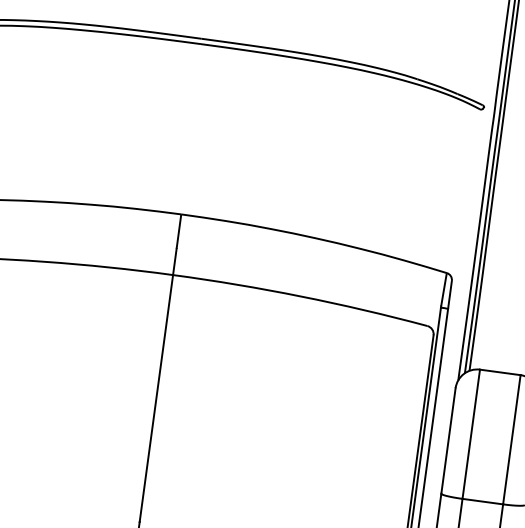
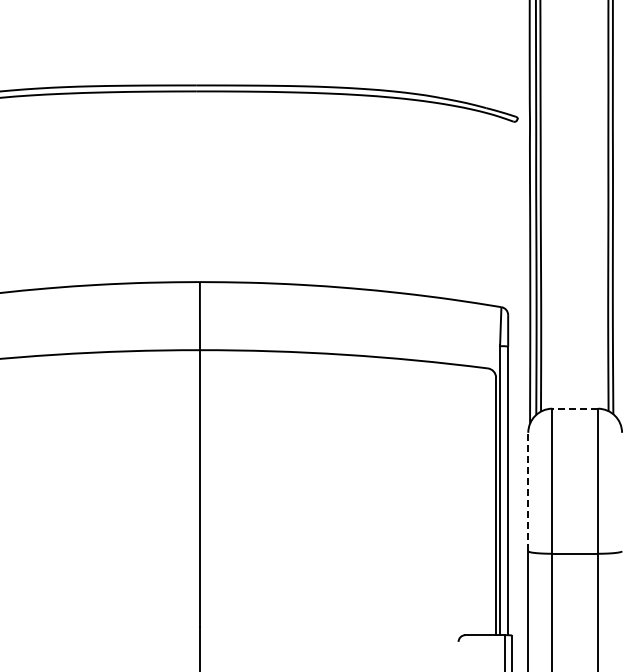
line: (500, 372) -> (575, 408), solid -> dashed
line: (448, 440) -> (528, 491), solid -> dashed

